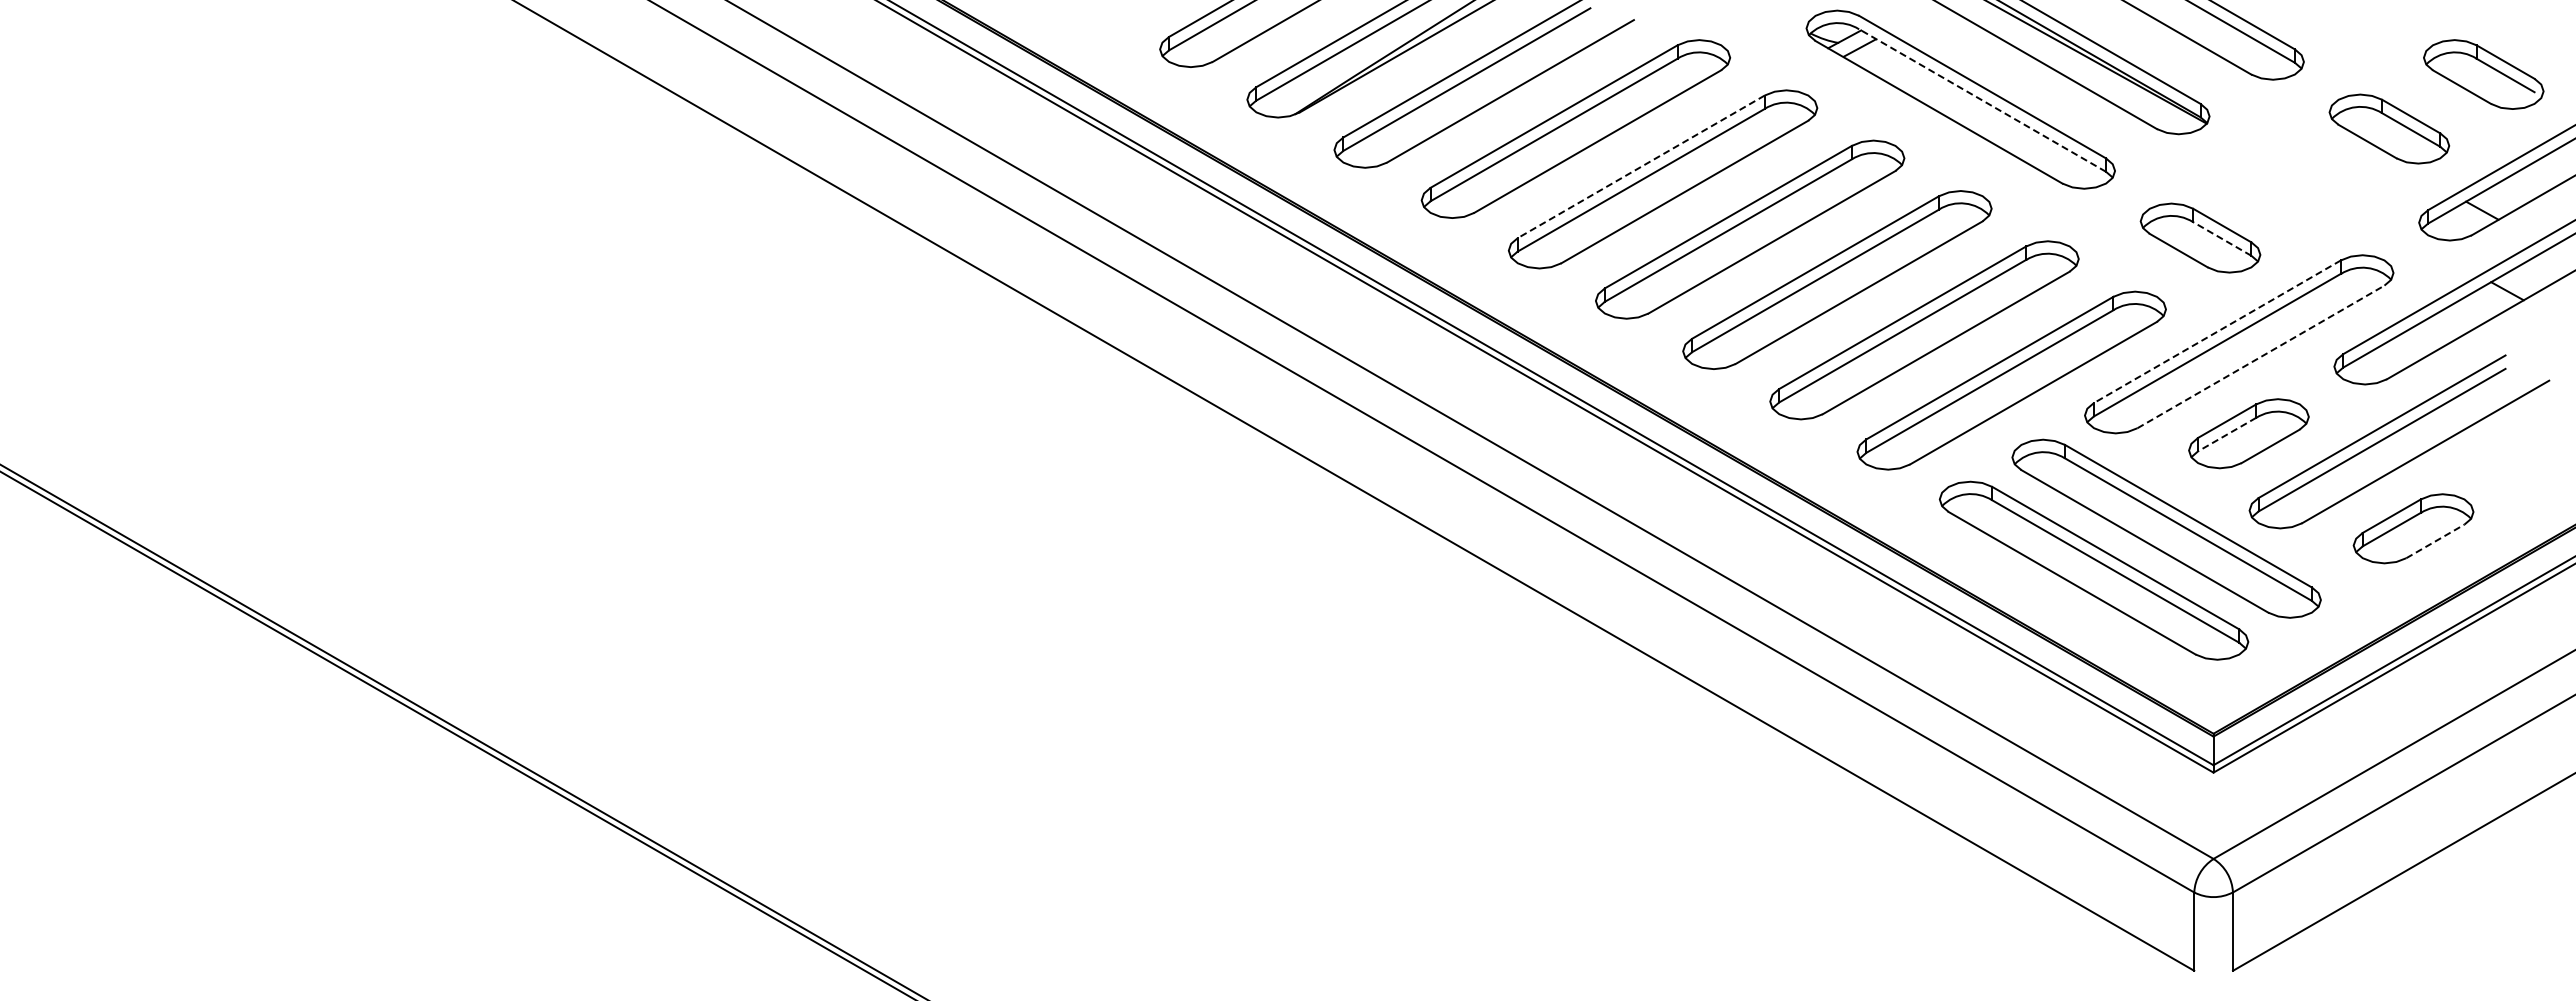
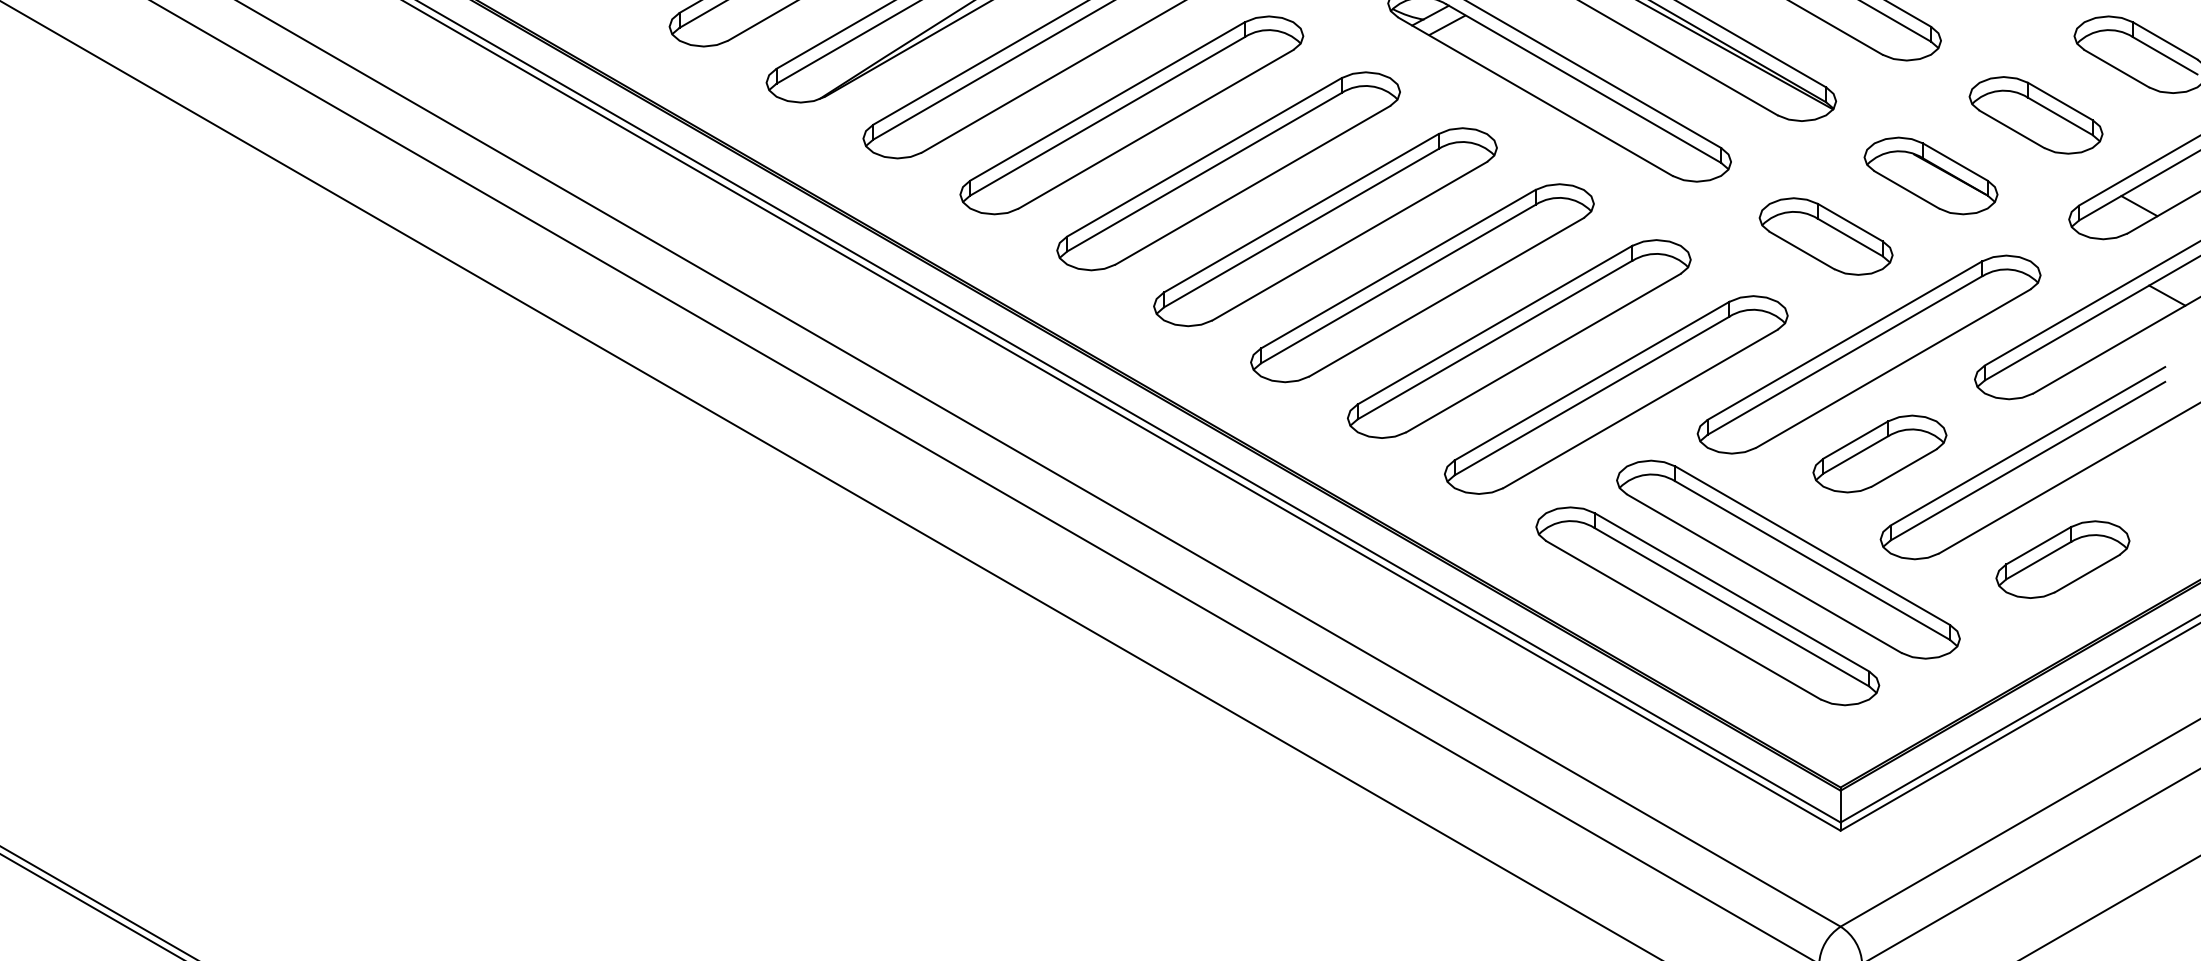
line: (1982, 100) -> (1583, 83), dashed -> solid
line: (1641, 166) -> (1204, 156), dashed -> solid
part: (2294, 183) -> (1930, 175), added
line: (2222, 238) -> (1850, 237), dashed -> solid
line: (2217, 331) -> (1844, 340), dashed -> solid
line: (2261, 356) -> (1893, 368), dashed -> solid
line: (2227, 434) -> (1856, 454), dashed -> solid
line: (2435, 541) -> (2087, 573), dashed -> solid

